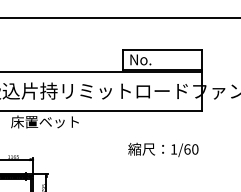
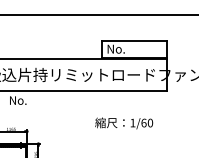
text: (44, 121) -> (36, 100), 床置ベット -> No.
text: (163, 149) -> (124, 123), moved

